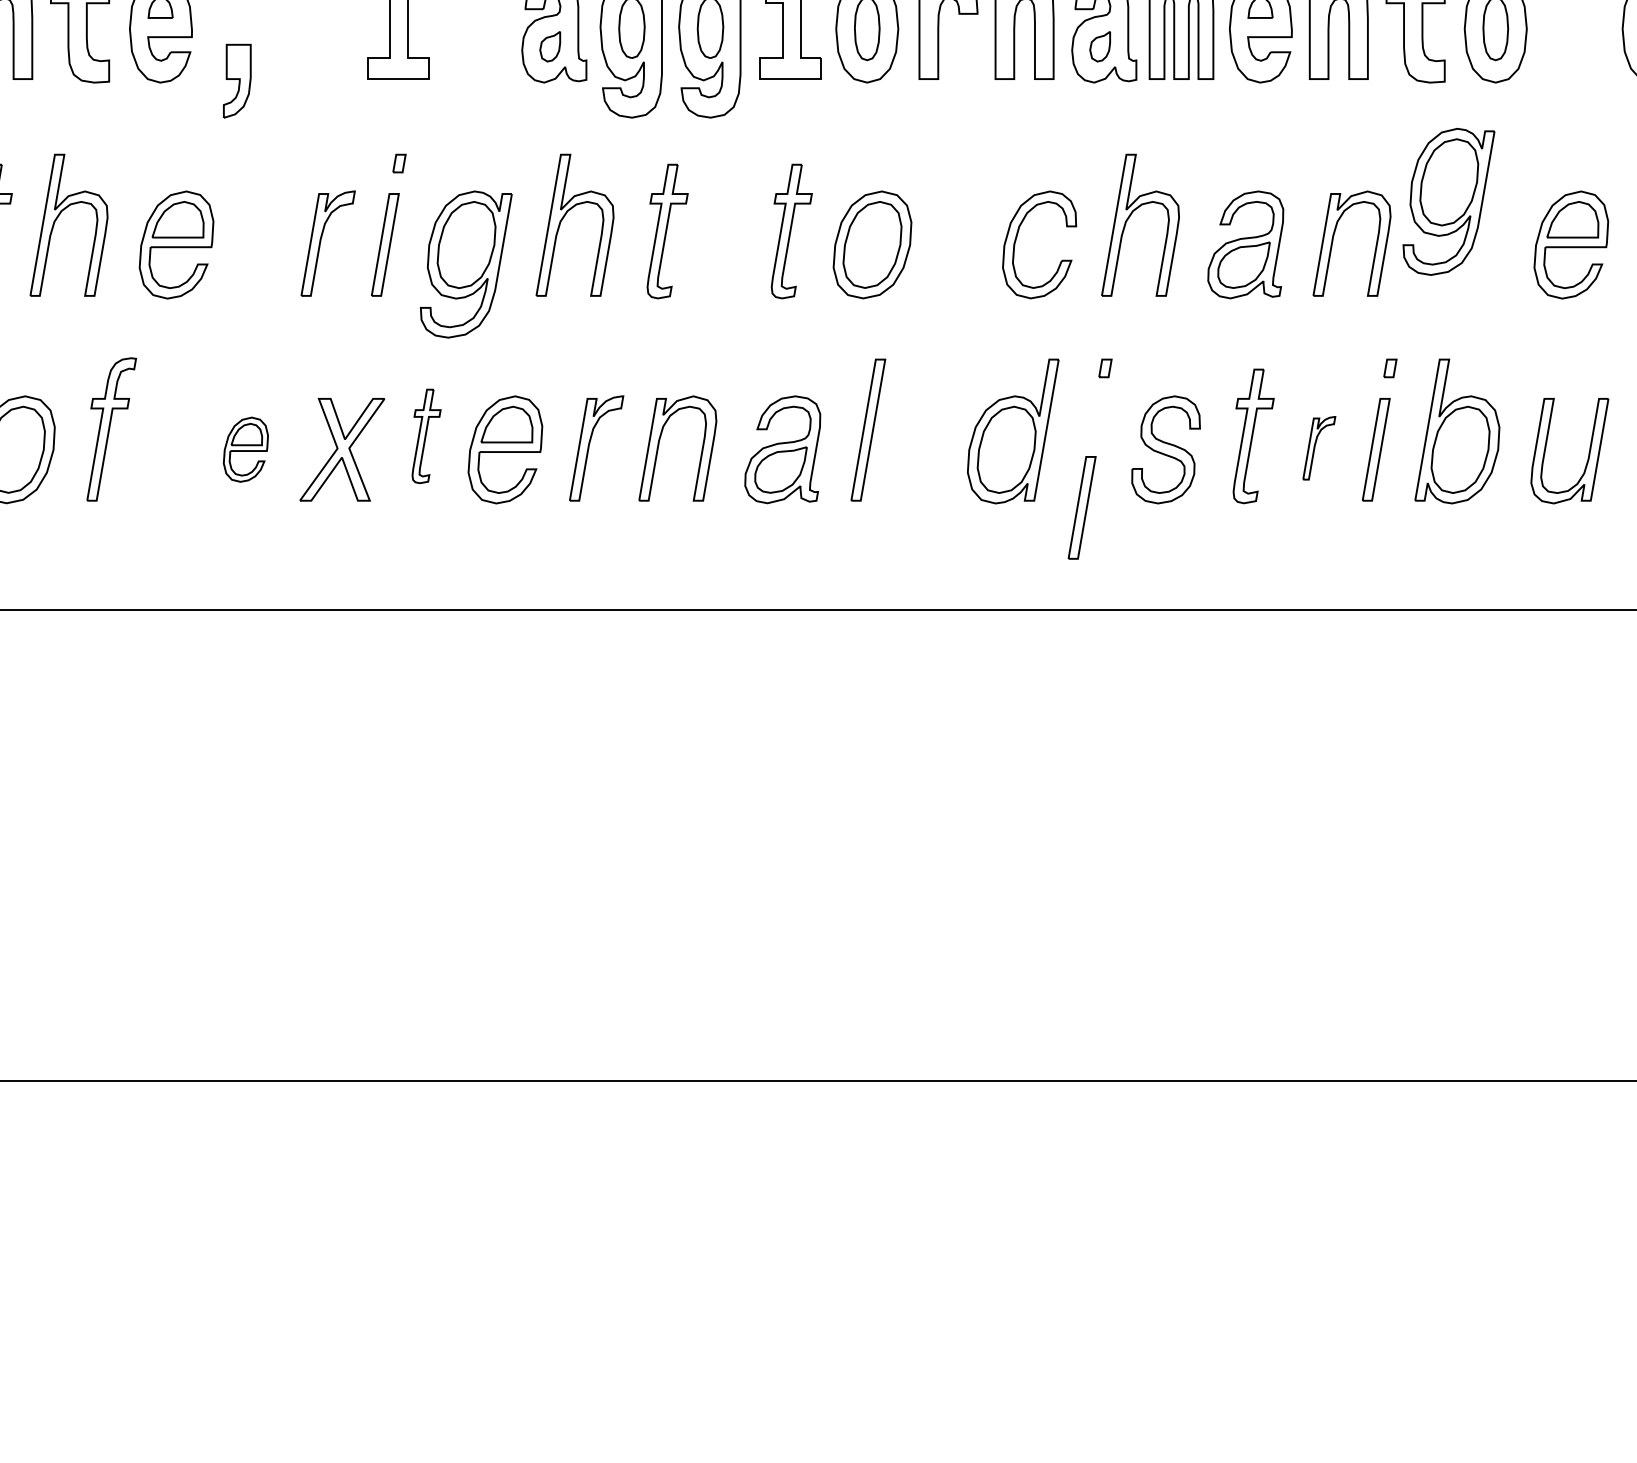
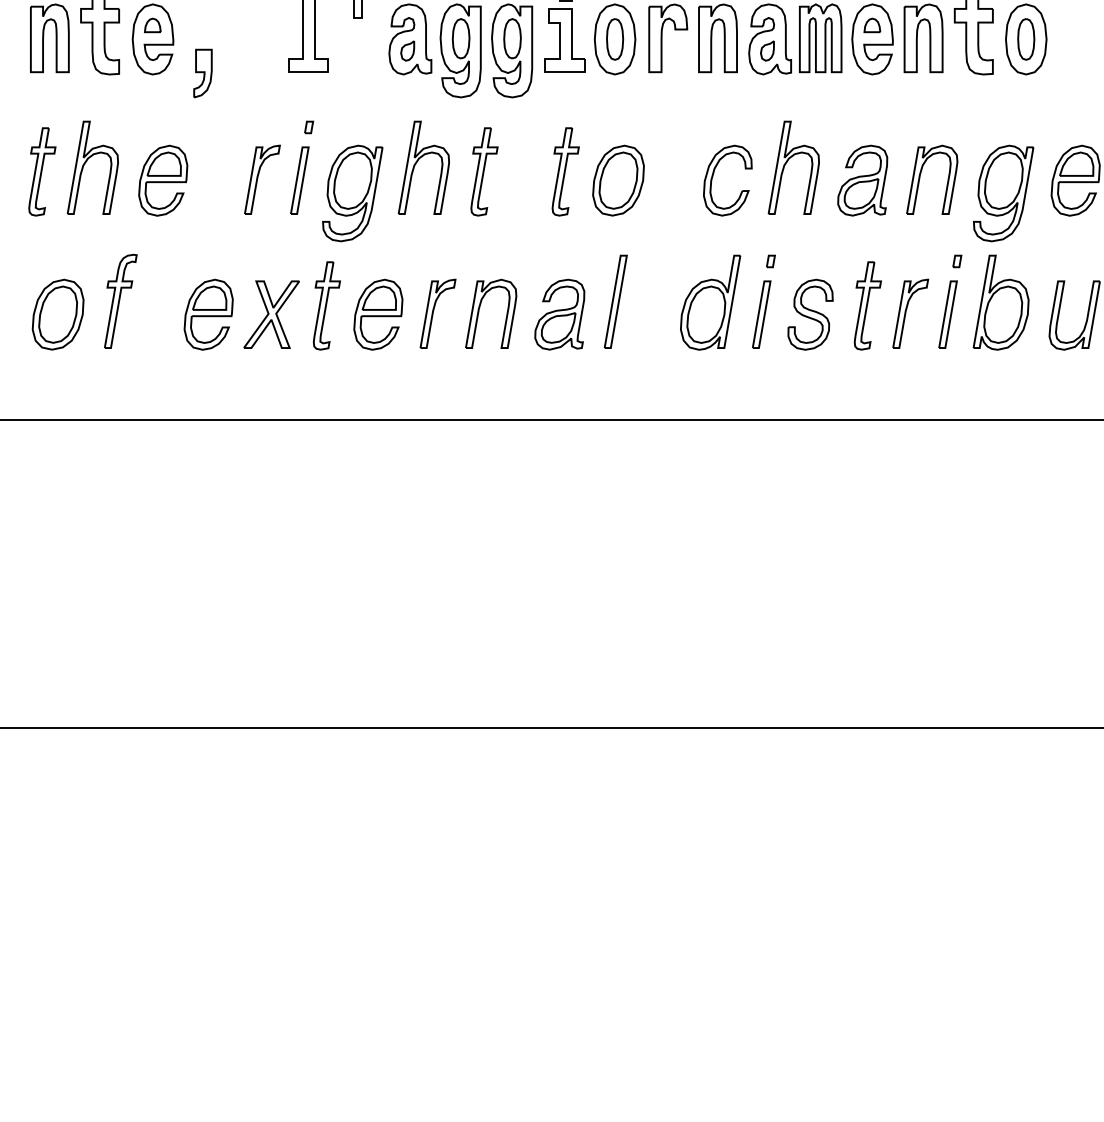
part: (1448, 201) -> (1003, 193), moved
part: (426, 435) -> (326, 305), size x1.43
part: (1318, 447) -> (910, 313), size x1.67
part: (245, 449) -> (208, 314), size x1.67
part: (1081, 507) -> (761, 314), moved

